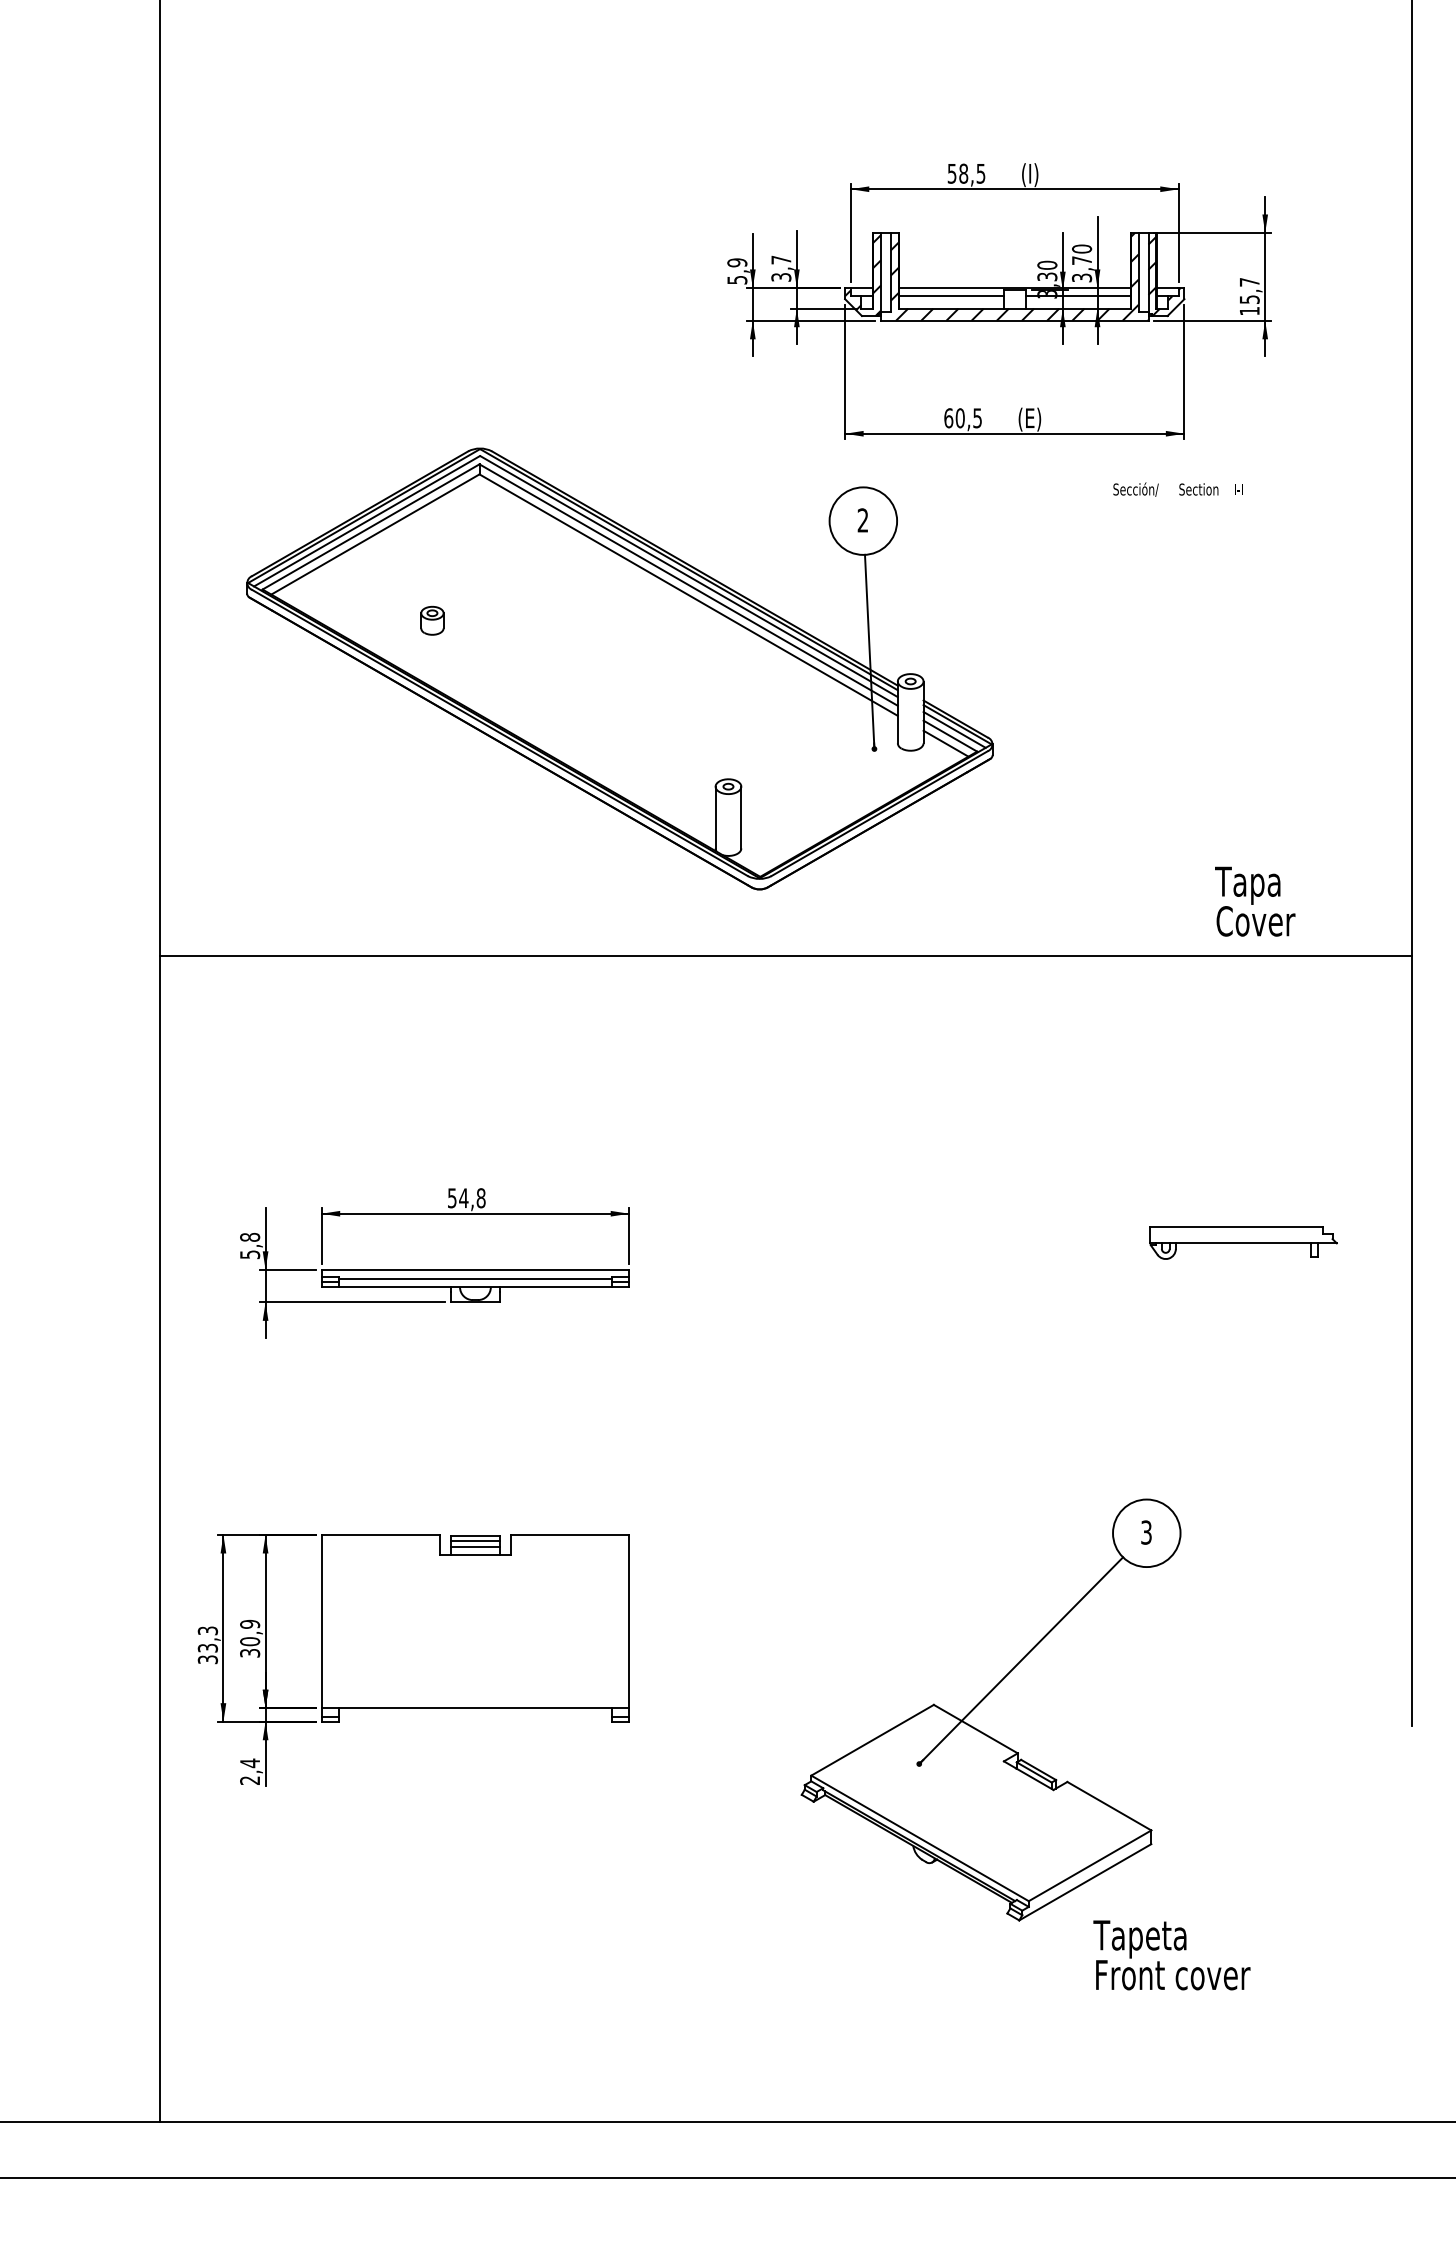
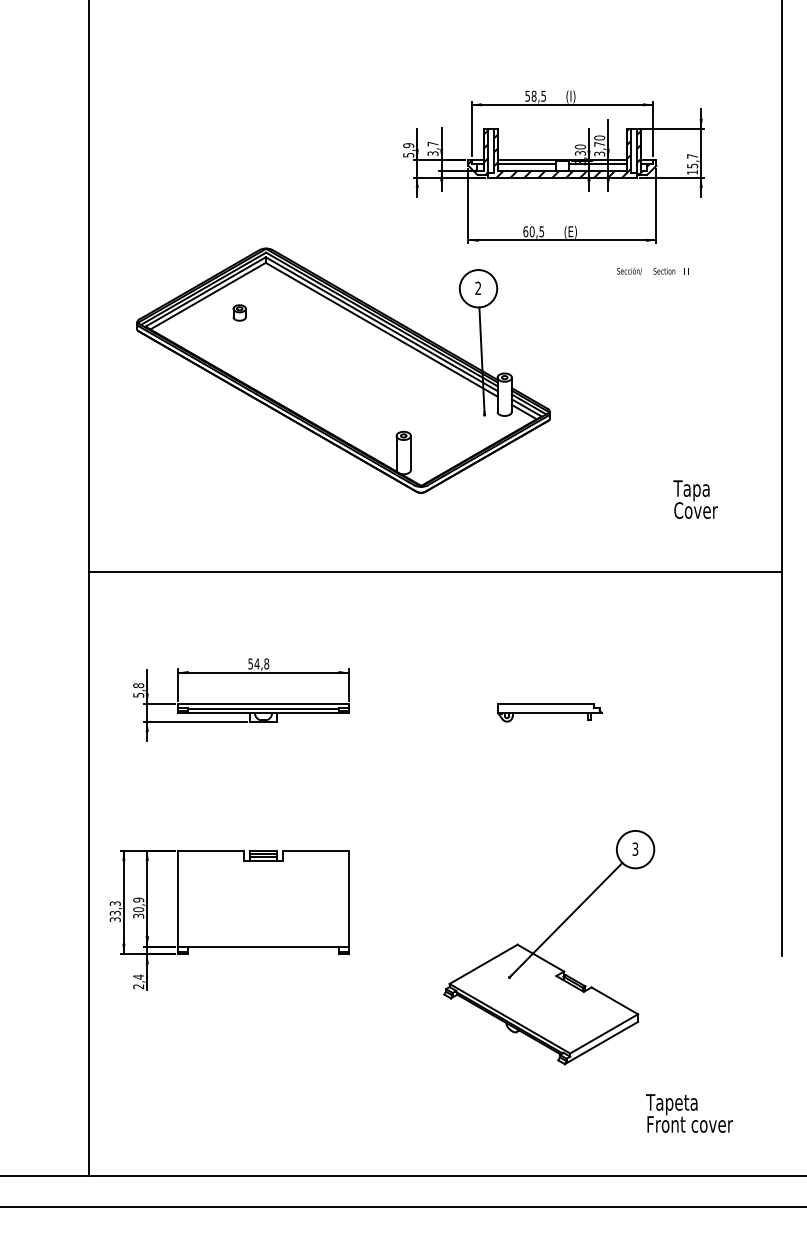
part: (432, 619) -> (239, 312), moved
line: (785, 955) -> (435, 571), moved
part: (1242, 1242) -> (549, 712), moved
text: (1171, 1955) -> (689, 1113), moved

